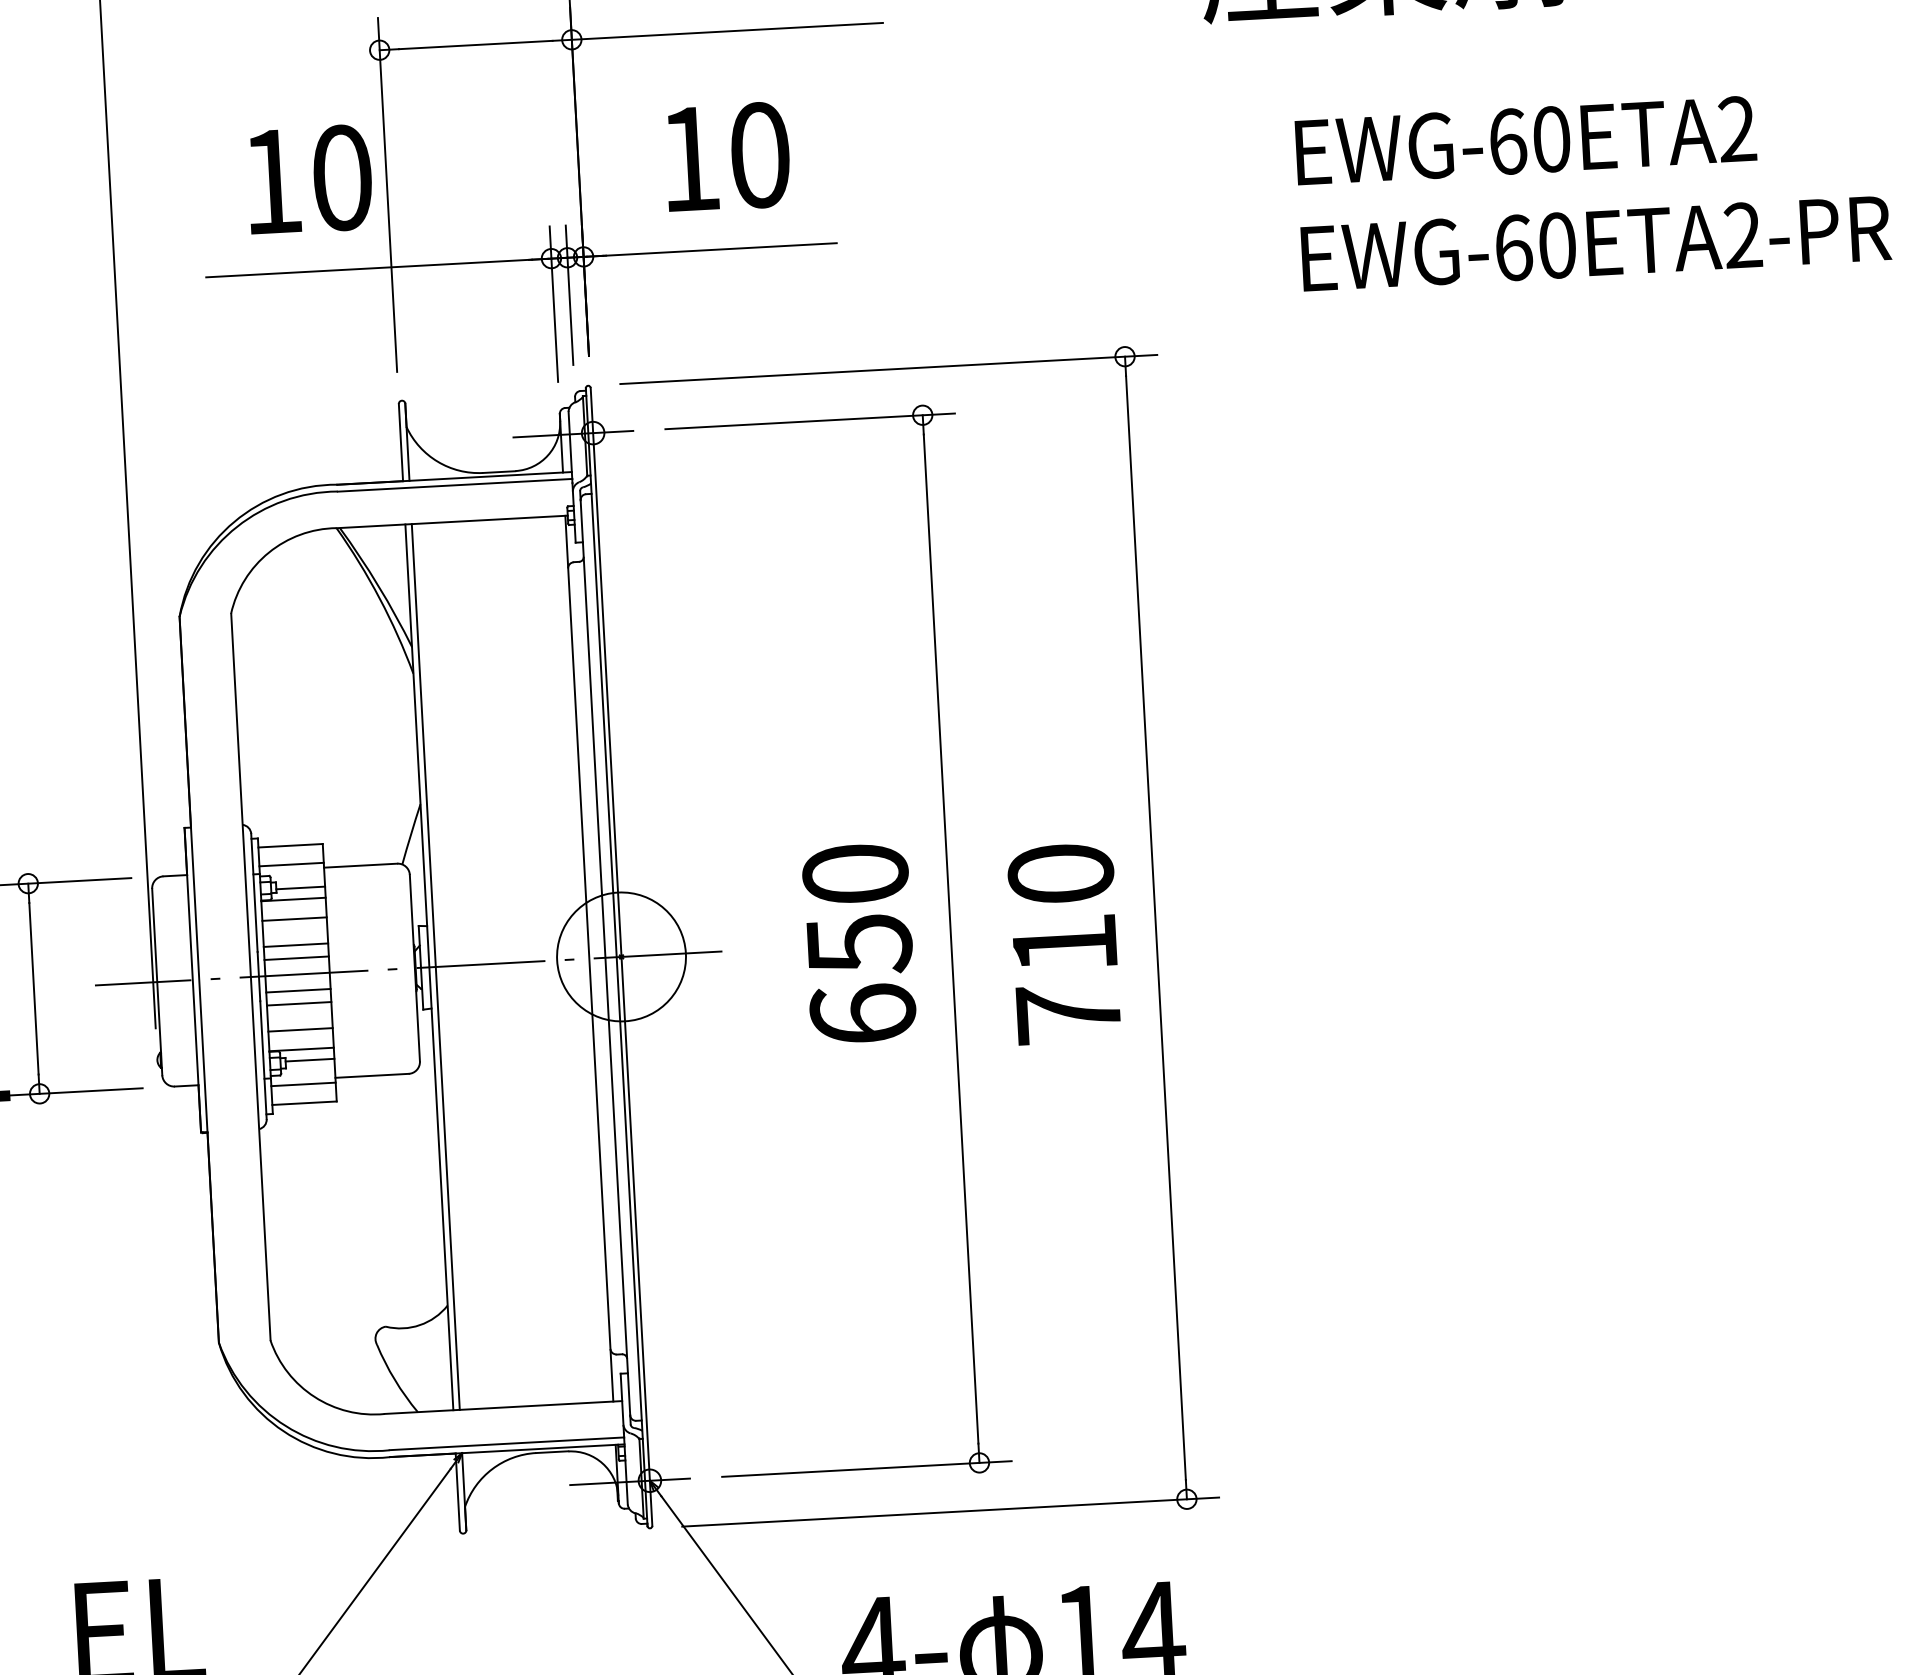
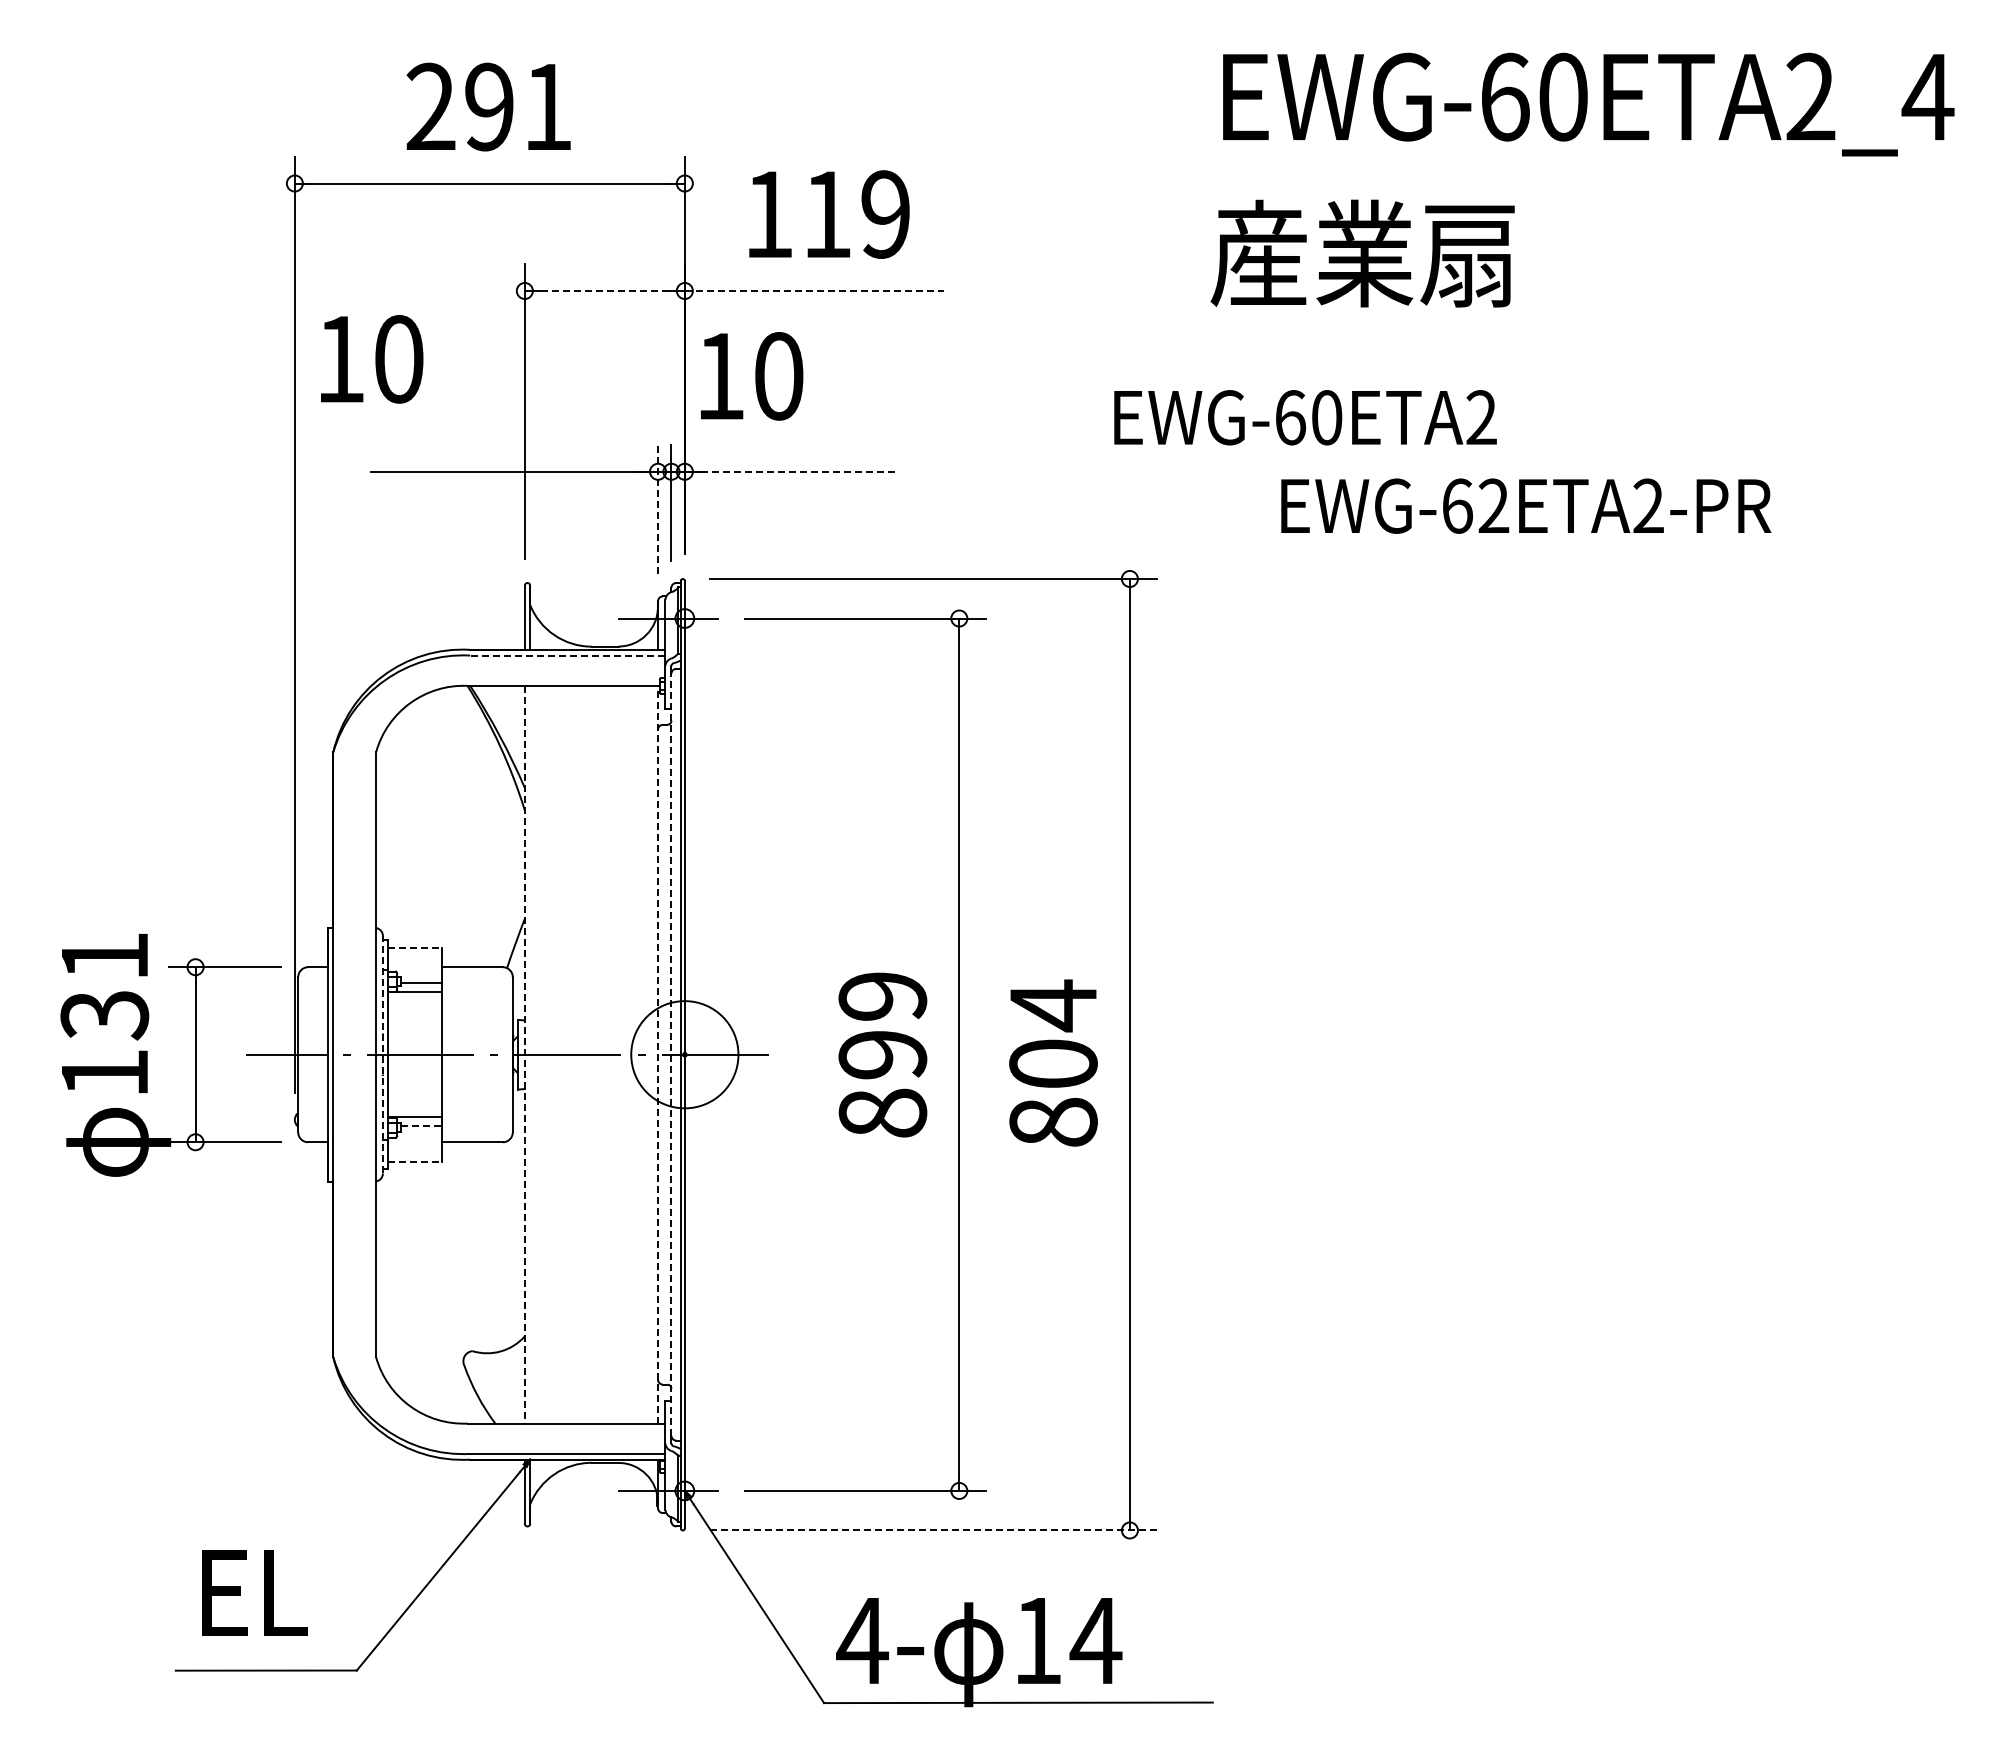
line: (727, 31) -> (814, 291), solid -> dashed
line: (475, 45) -> (604, 291), solid -> dashed
text: (1525, 140) -> (1305, 417), moved
text: (728, 157) -> (752, 376), moved
text: (310, 179) -> (372, 359), moved
text: (1556, 244) -> (1493, 505), EWG-60ETA2-PR -> EWG-62ETA2-PR
line: (720, 249) -> (798, 471), solid -> dashed
line: (554, 303) -> (658, 509), solid -> dashed
line: (454, 485) -> (567, 655), solid -> dashed
line: (291, 845) -> (415, 947), solid -> dashed
line: (290, 864) -> (414, 963), removed
line: (293, 918) -> (414, 1008), removed
text: (1064, 942) -> (1053, 1062), 710 -> 804
text: (858, 943) -> (882, 1054), 650 -> 899
line: (295, 945) -> (414, 1030), removed
line: (605, 957) -> (671, 1054), solid -> dashed
line: (296, 958) -> (414, 1041), removed
line: (589, 958) -> (658, 1054), solid -> dashed
line: (436, 966) -> (530, 1054), removed
line: (428, 967) -> (524, 1054), solid -> dashed
line: (258, 976) -> (382, 1054), solid -> dashed
line: (297, 991) -> (414, 1068), removed
line: (298, 1004) -> (414, 1079), removed
line: (299, 1029) -> (414, 1100), removed
line: (311, 1060) -> (422, 1126), solid -> dashed
line: (302, 1084) -> (414, 1146), removed
line: (305, 1102) -> (415, 1161), solid -> dashed
line: (951, 1512) -> (933, 1530), solid -> dashed

